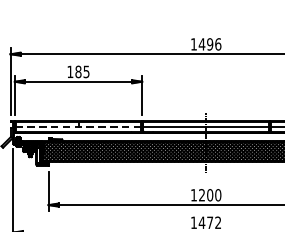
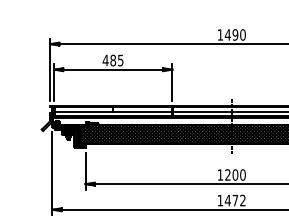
text: (217, 43) -> (242, 34), 1496 -> 1490
text: (70, 71) -> (105, 60), 185 -> 485
line: (77, 126) -> (112, 111), dashed -> solid

